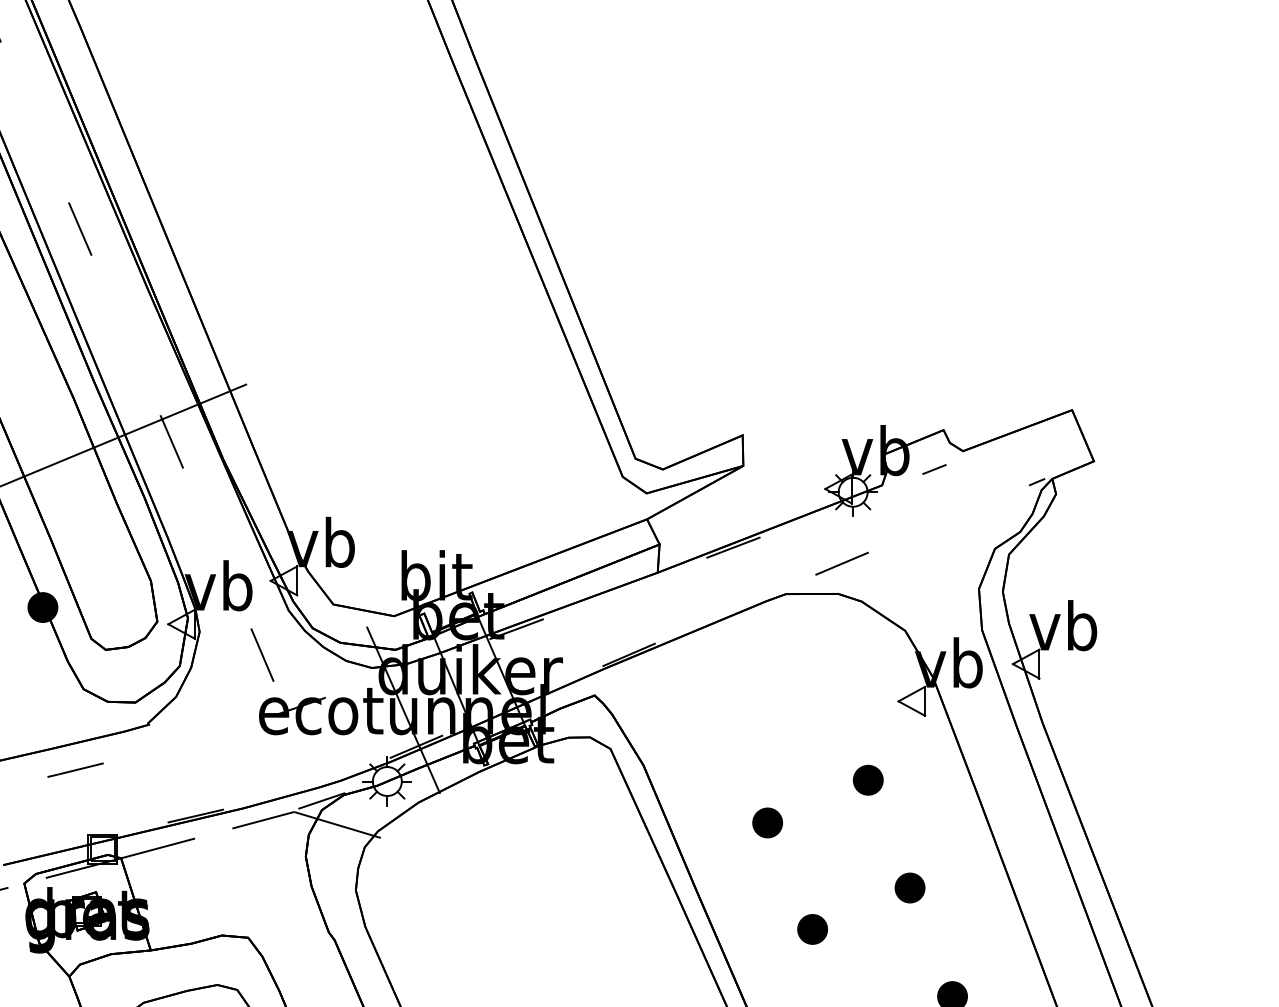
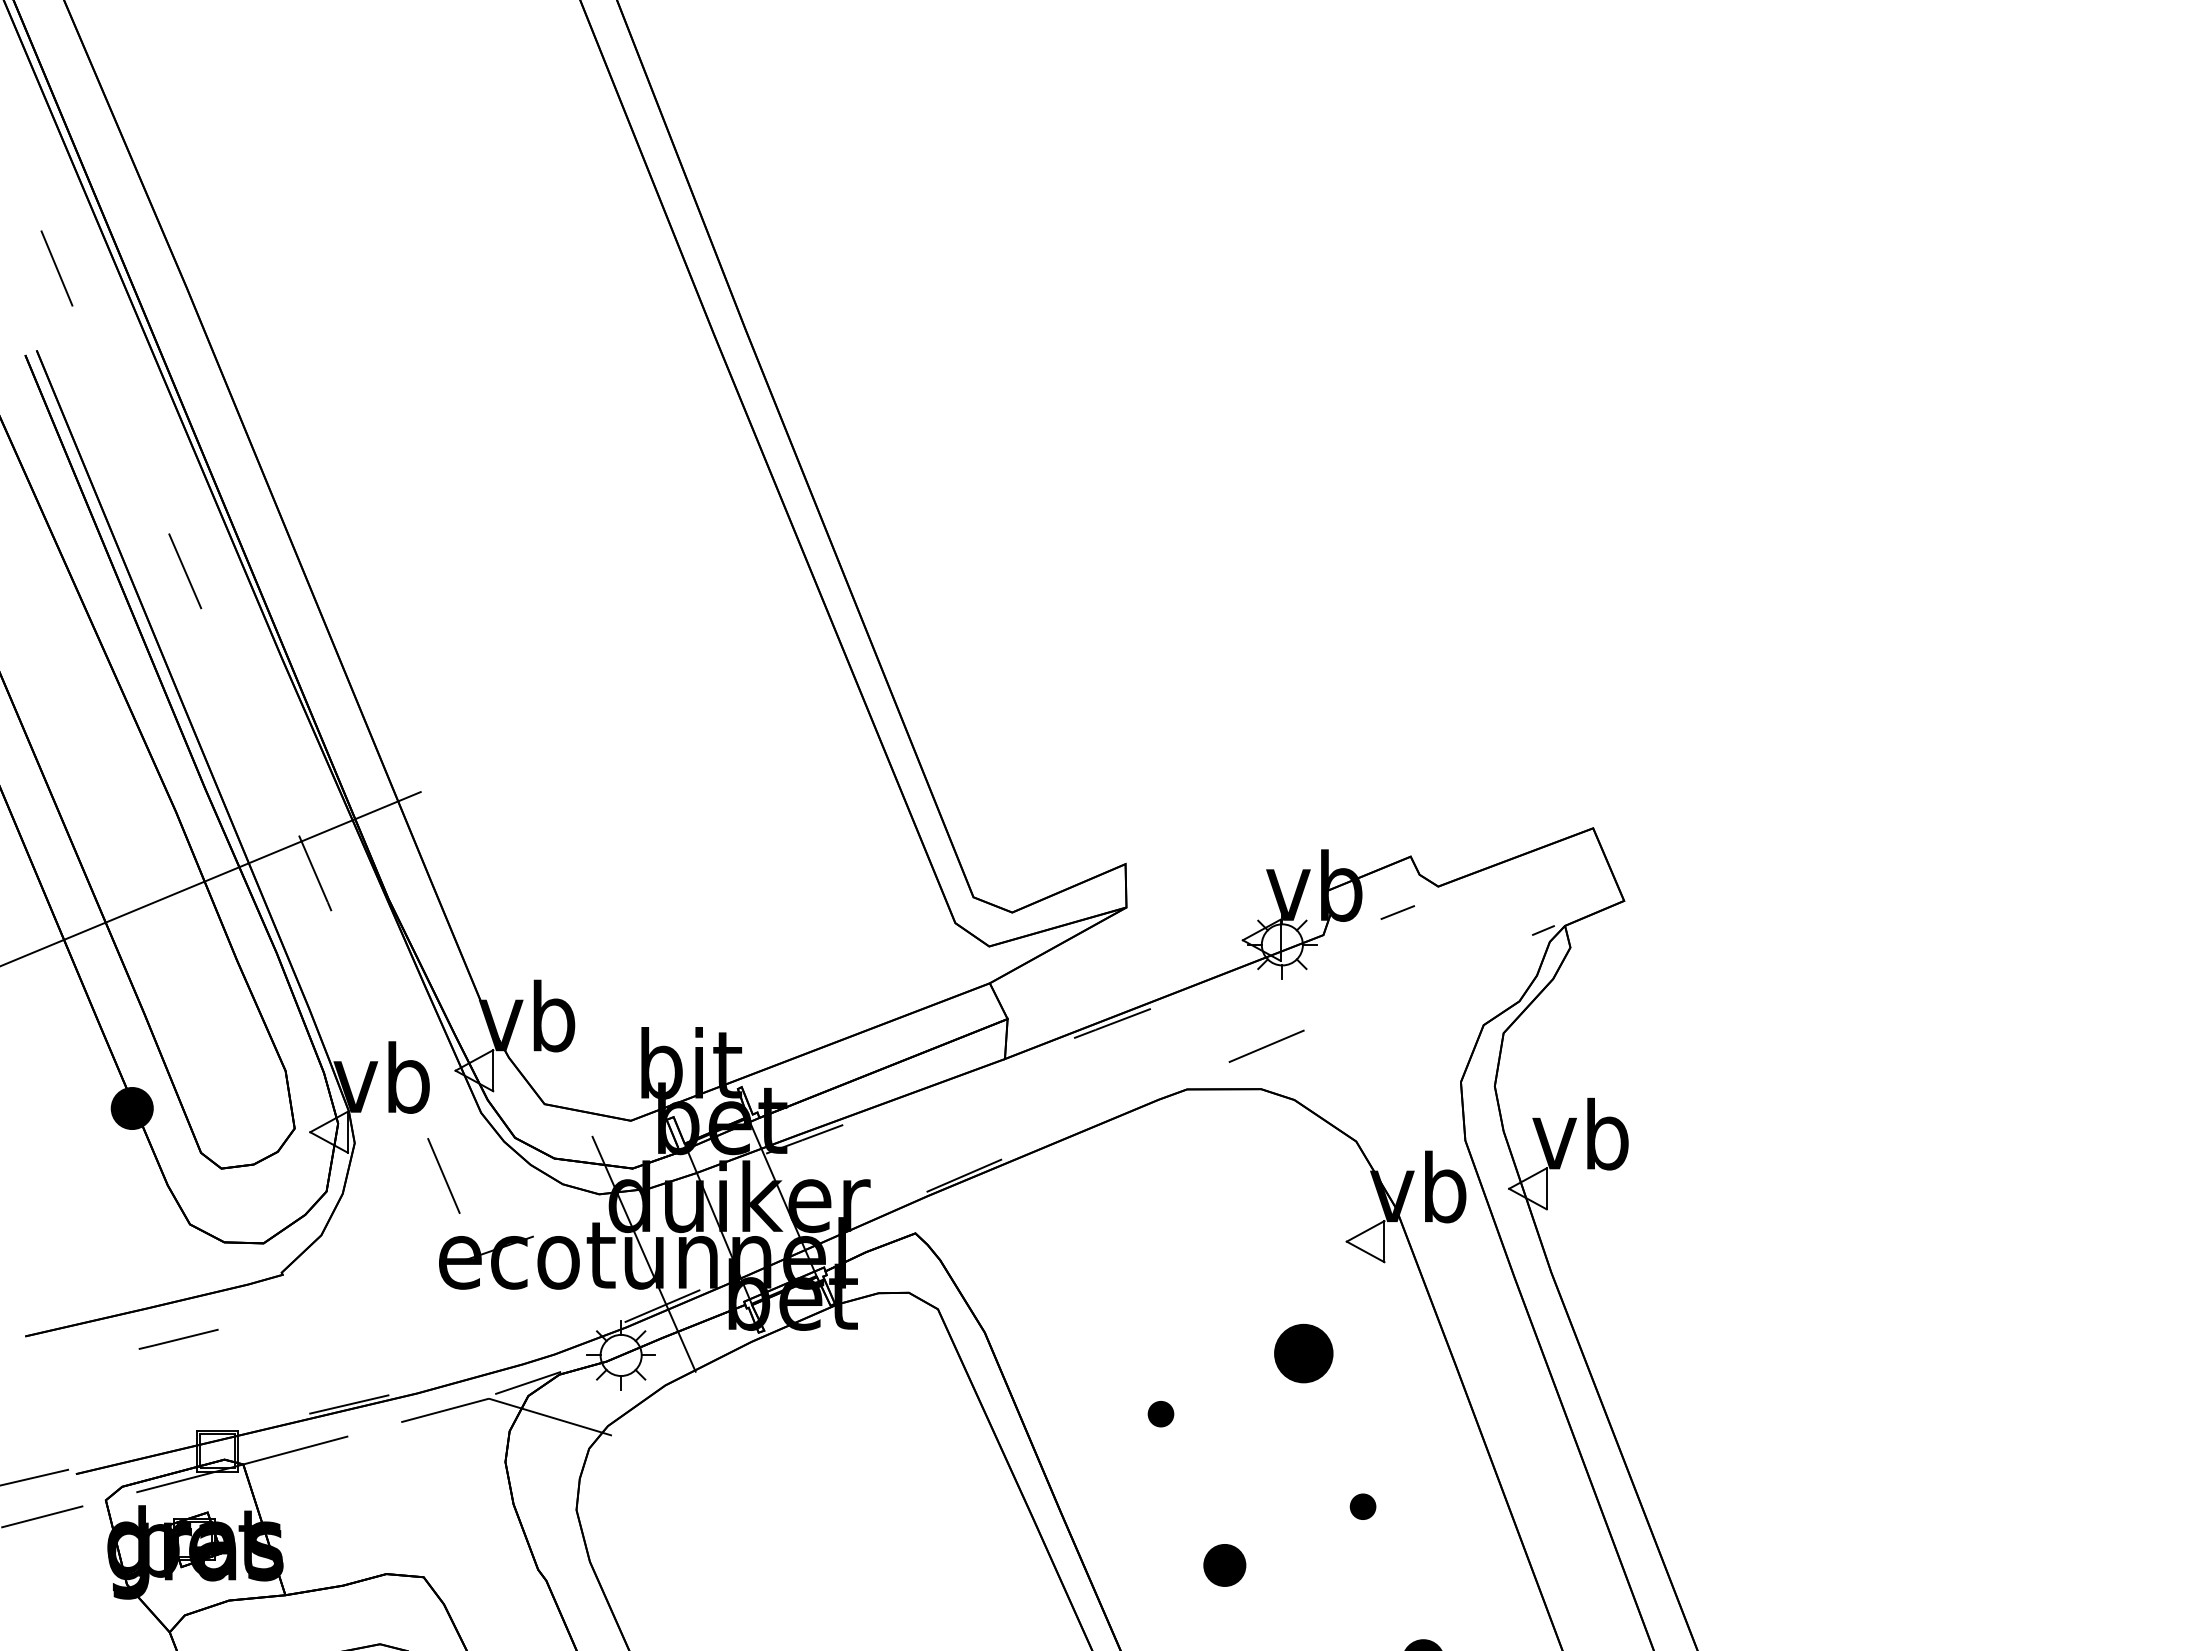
part: (868, 780) -> (1303, 1353), size x1.4
part: (767, 822) -> (1160, 1413), size x0.6
part: (909, 887) -> (1362, 1506), size x0.6

